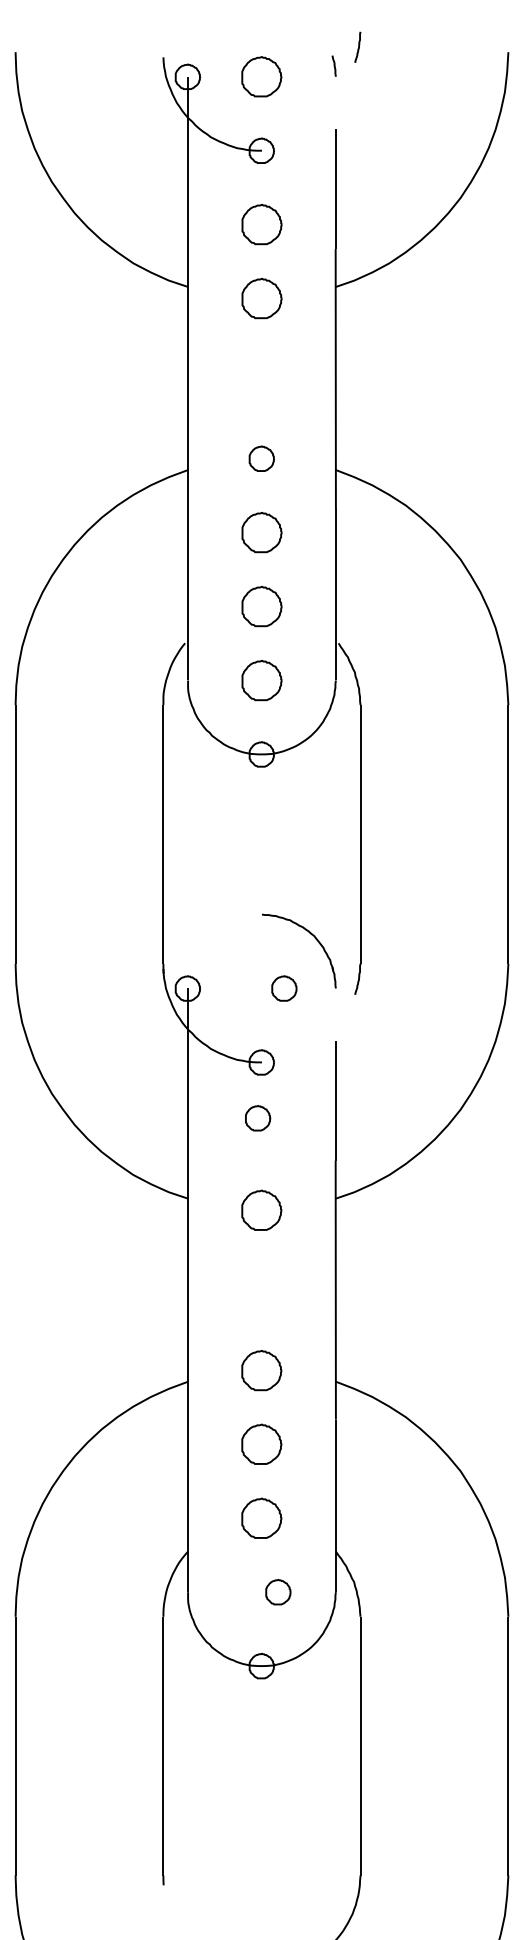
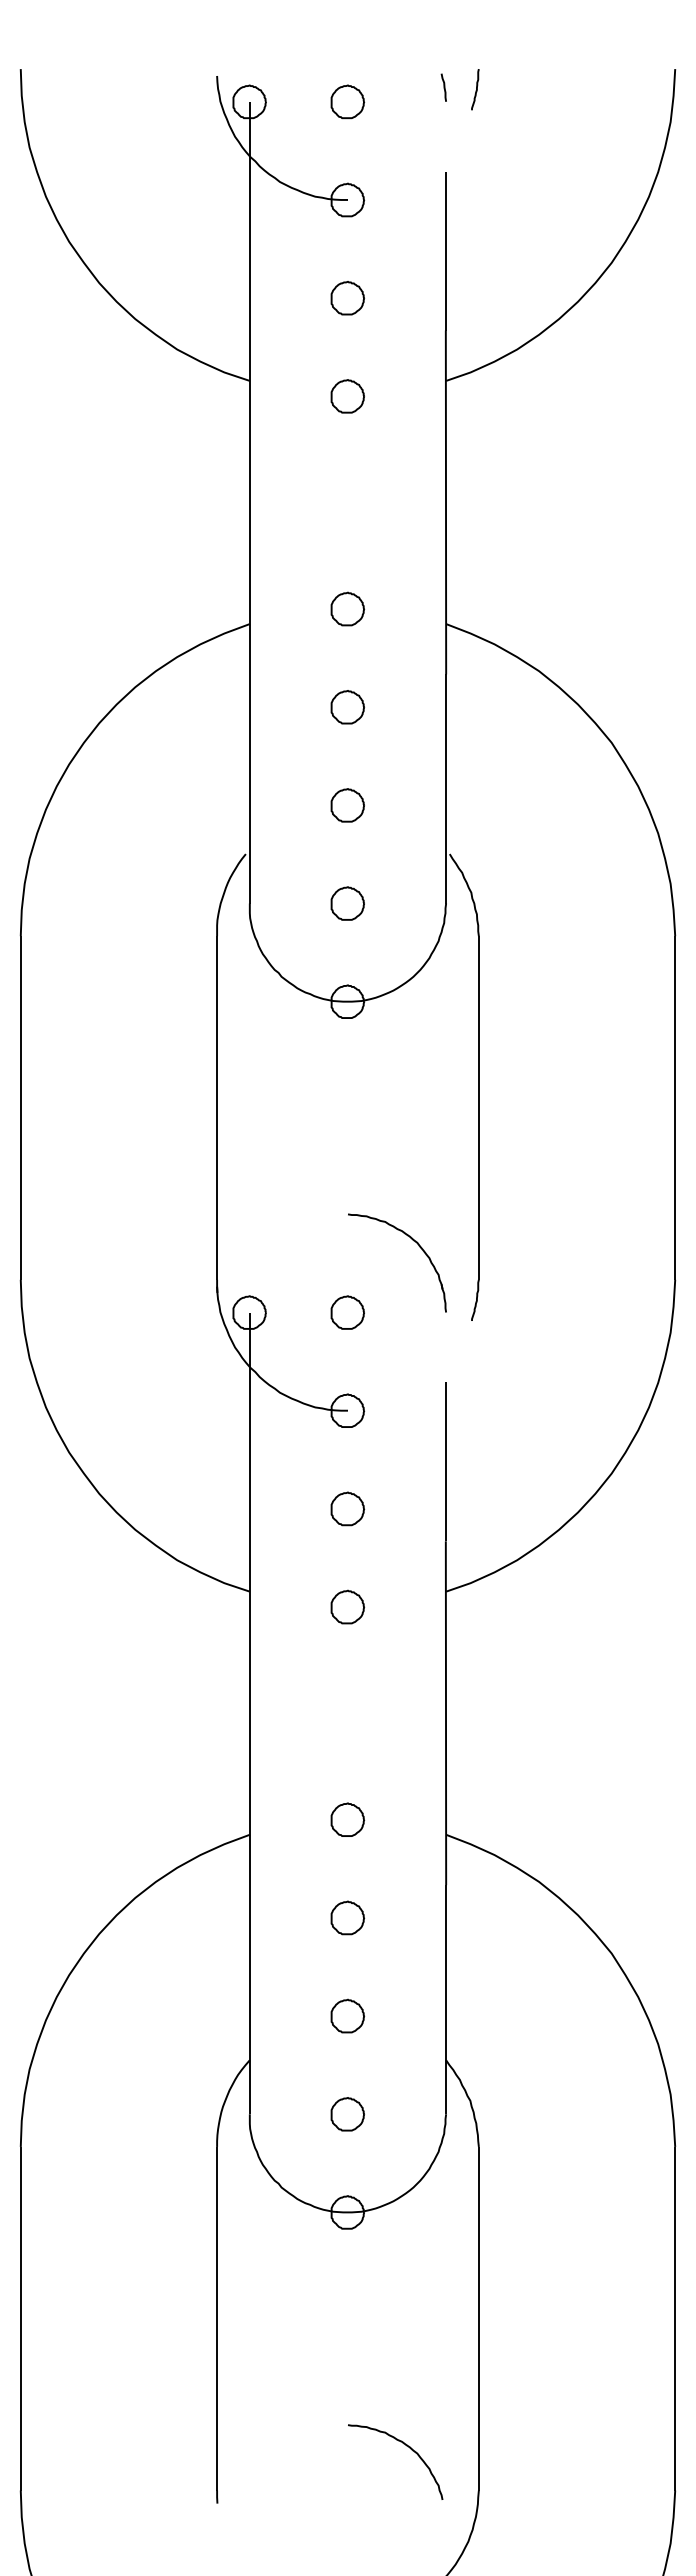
curve: (358, 47) -> (476, 89), moved
part: (261, 76) -> (347, 101), size x0.62
part: (261, 224) -> (347, 298), size x0.62
part: (261, 298) -> (347, 396), size x0.62
part: (261, 532) -> (347, 707), size x0.62
part: (261, 606) -> (347, 805), size x0.62
part: (261, 680) -> (347, 903), size x0.62
part: (284, 988) -> (347, 1312), moved
part: (257, 1117) -> (347, 1508), moved
part: (261, 1209) -> (347, 1606), size x0.62
part: (261, 1370) -> (347, 1819), size x0.62
part: (261, 1444) -> (347, 1917), size x0.62
part: (261, 1517) -> (347, 2015), size x0.62
part: (278, 1592) -> (347, 2114), moved
curve: (306, 1842) -> (406, 2446), added

